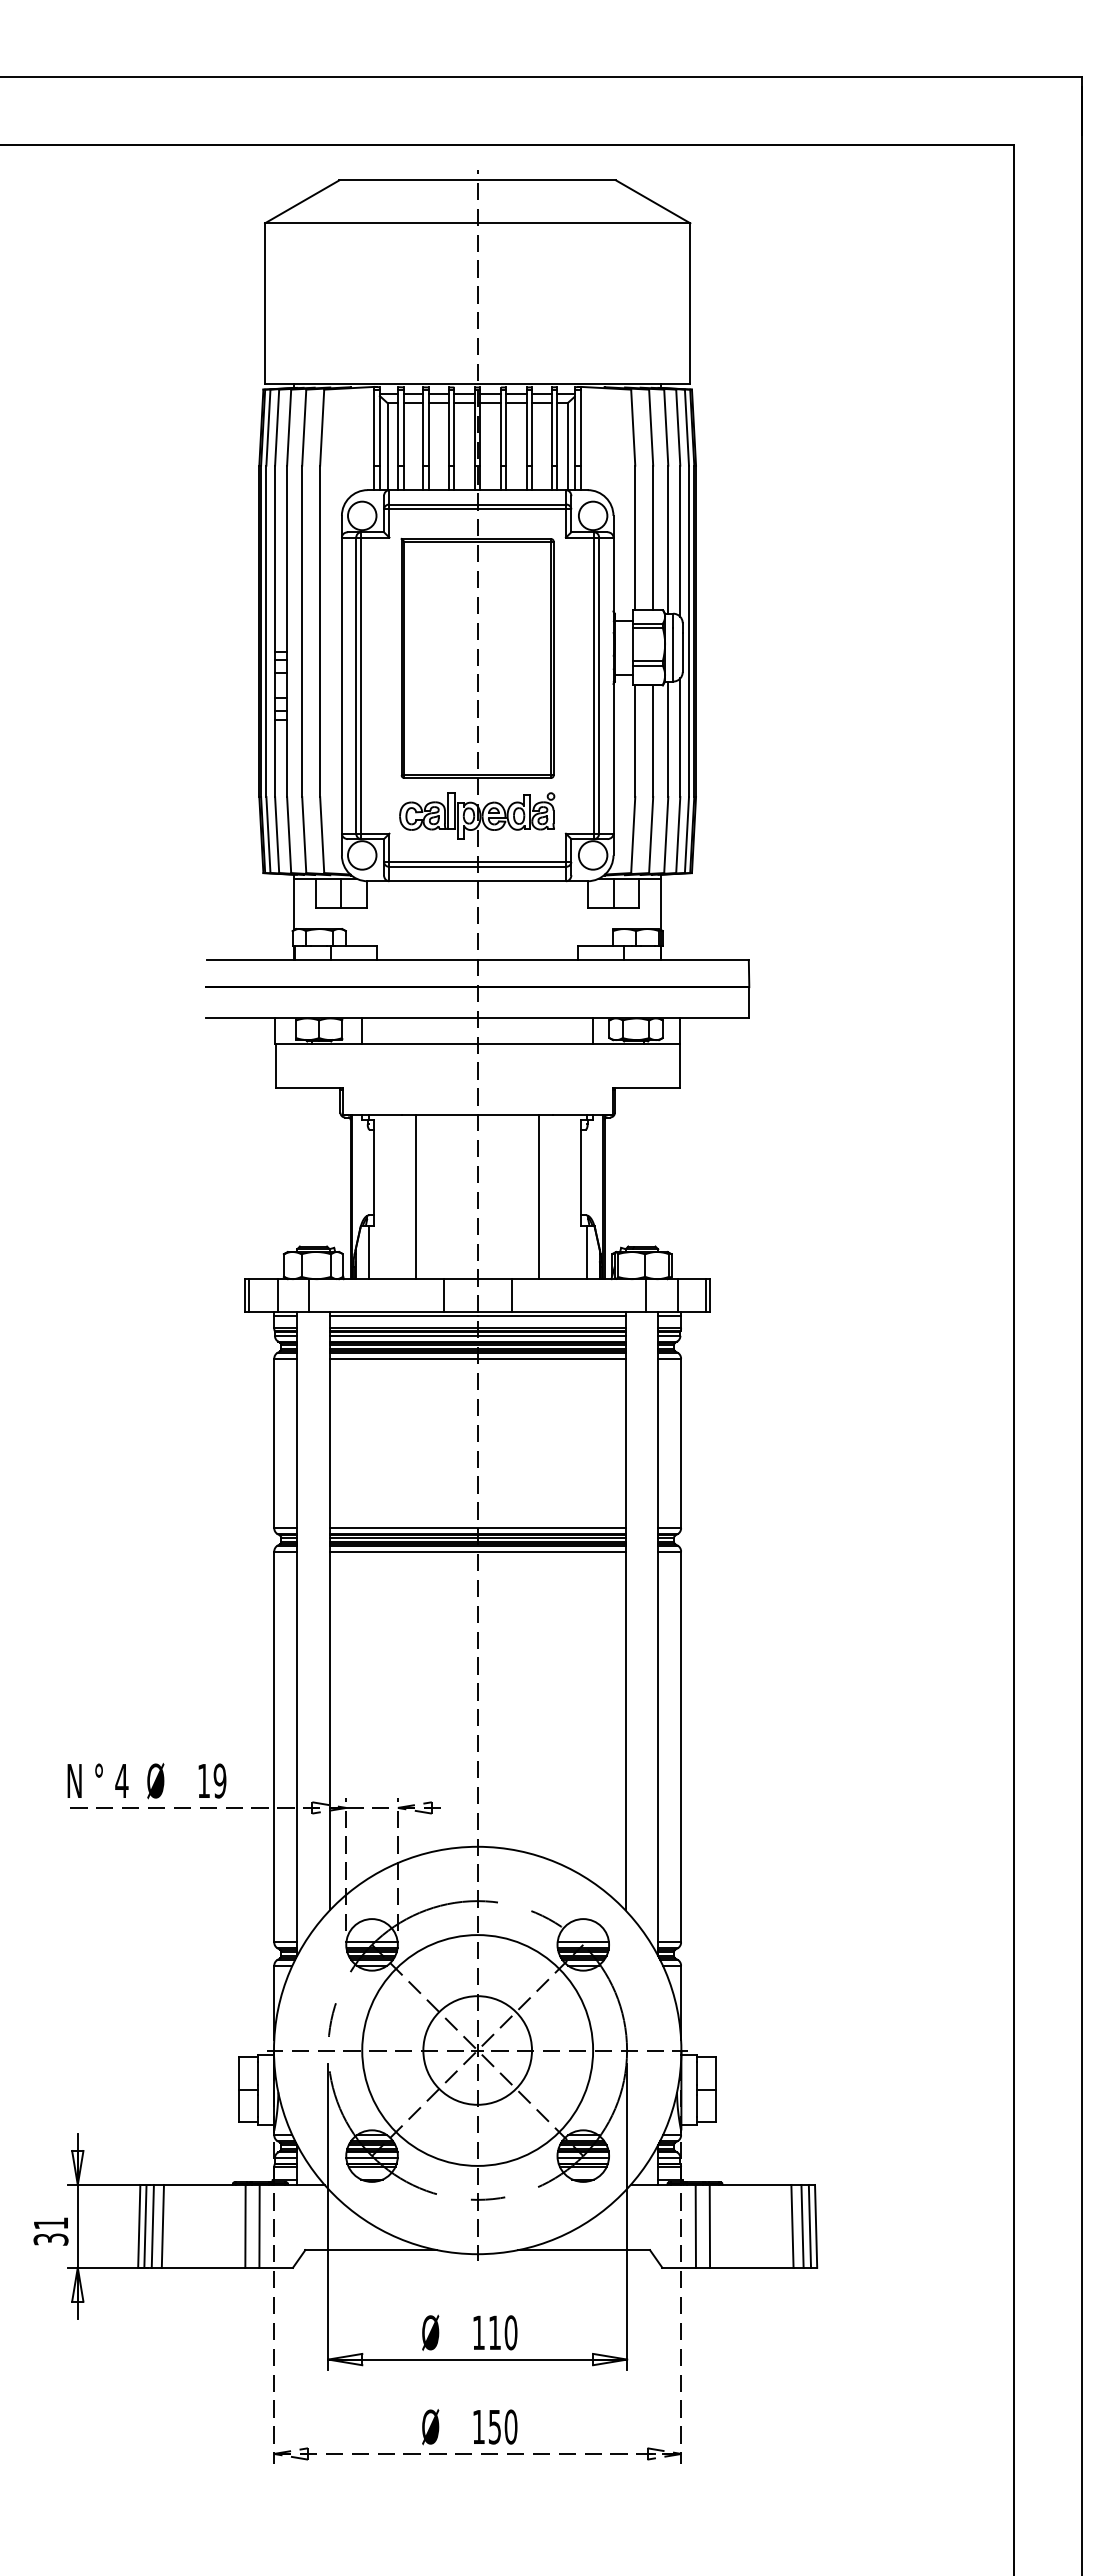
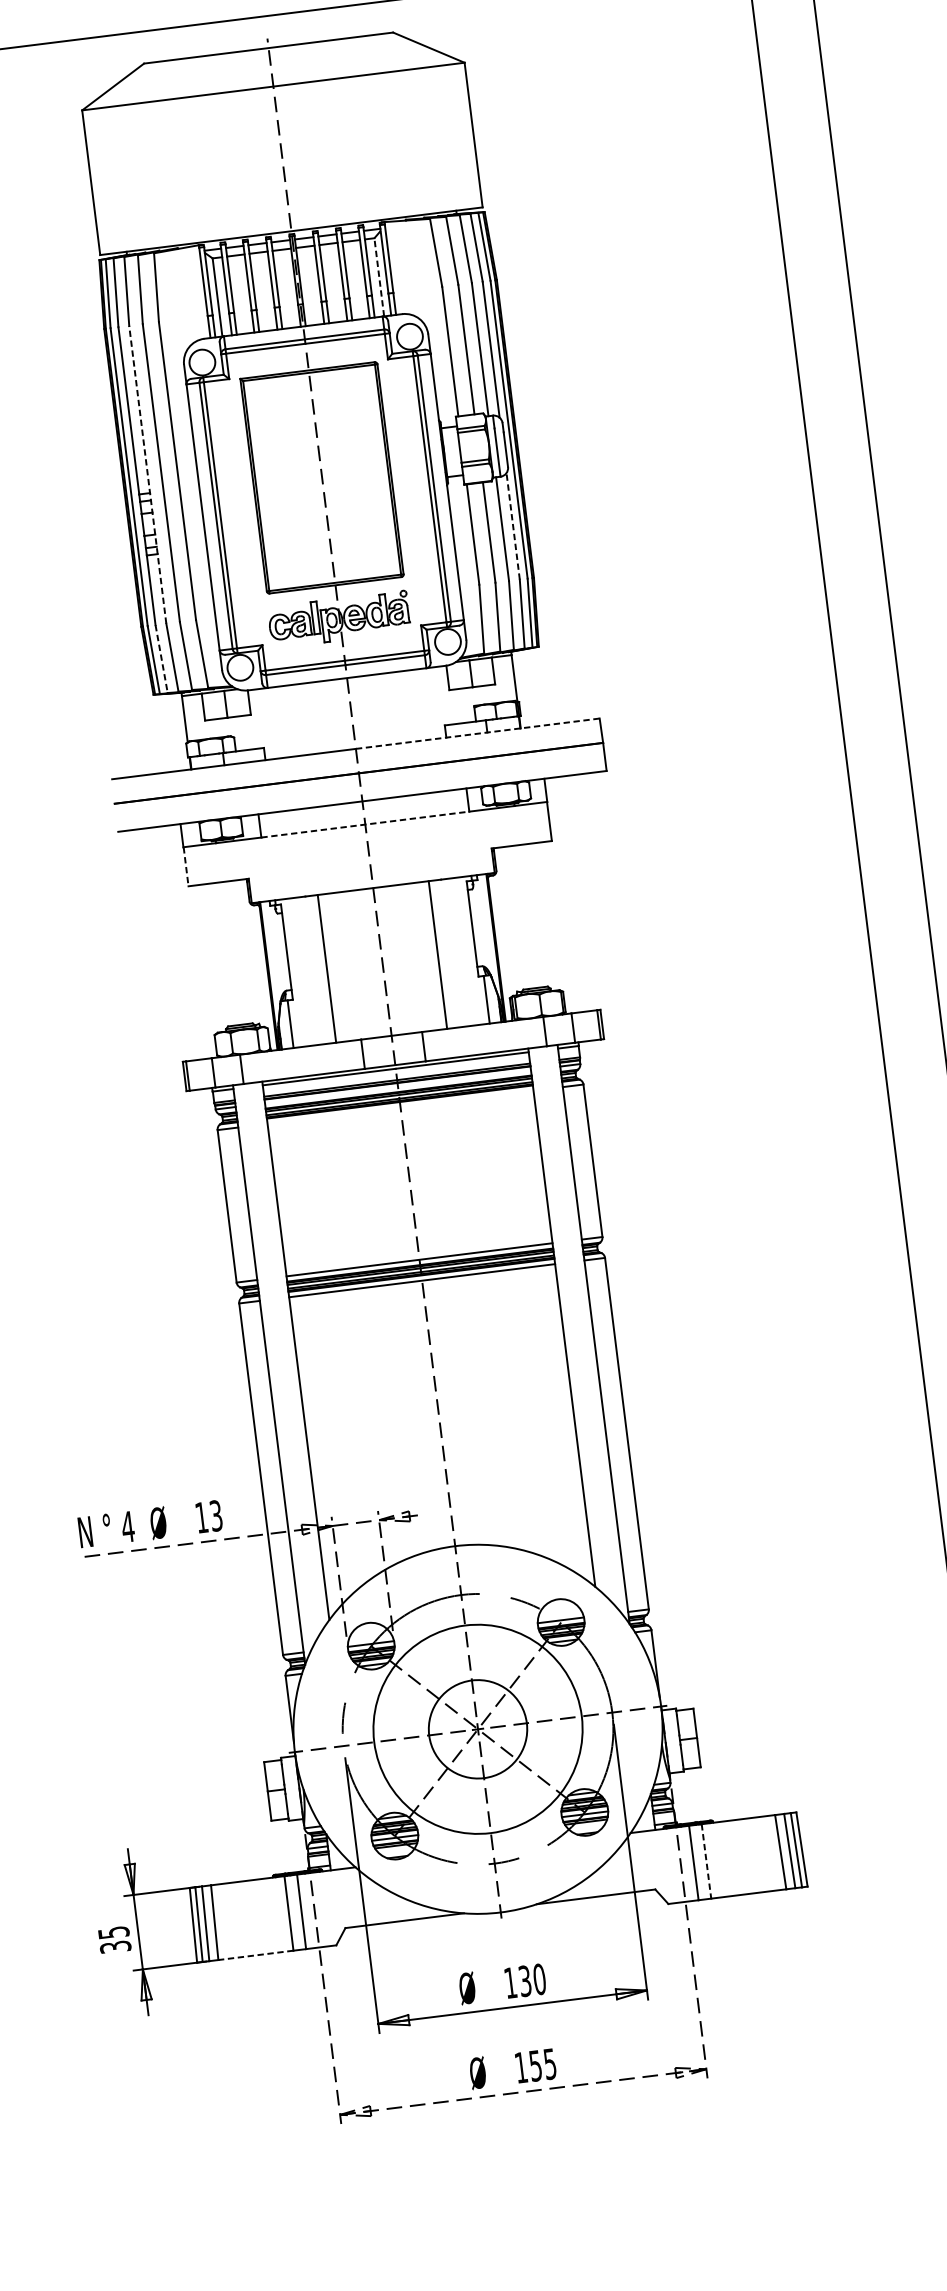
line: (567, 446) -> (379, 277), solid -> dashed
line: (287, 631) -> (148, 474), solid -> dashed
line: (680, 737) -> (513, 526), solid -> dashed
line: (277, 835) -> (161, 659), solid -> dashed
line: (613, 960) -> (478, 734), solid -> dashed
line: (477, 1044) -> (365, 824), solid -> dashed
line: (275, 1065) -> (185, 866), solid -> dashed
line: (477, 1335) -> (397, 1086), removed
line: (477, 1358) -> (400, 1107), removed
text: (219, 1780) -> (215, 1515), 19 -> 13
text: (51, 2223) -> (114, 1932), 31 -> 35
line: (709, 2226) -> (706, 1861), solid -> dashed
line: (203, 2267) -> (255, 1955), solid -> dashed
text: (494, 2332) -> (524, 1980), 110 -> 130
text: (510, 2426) -> (549, 2063), 150 -> 155

